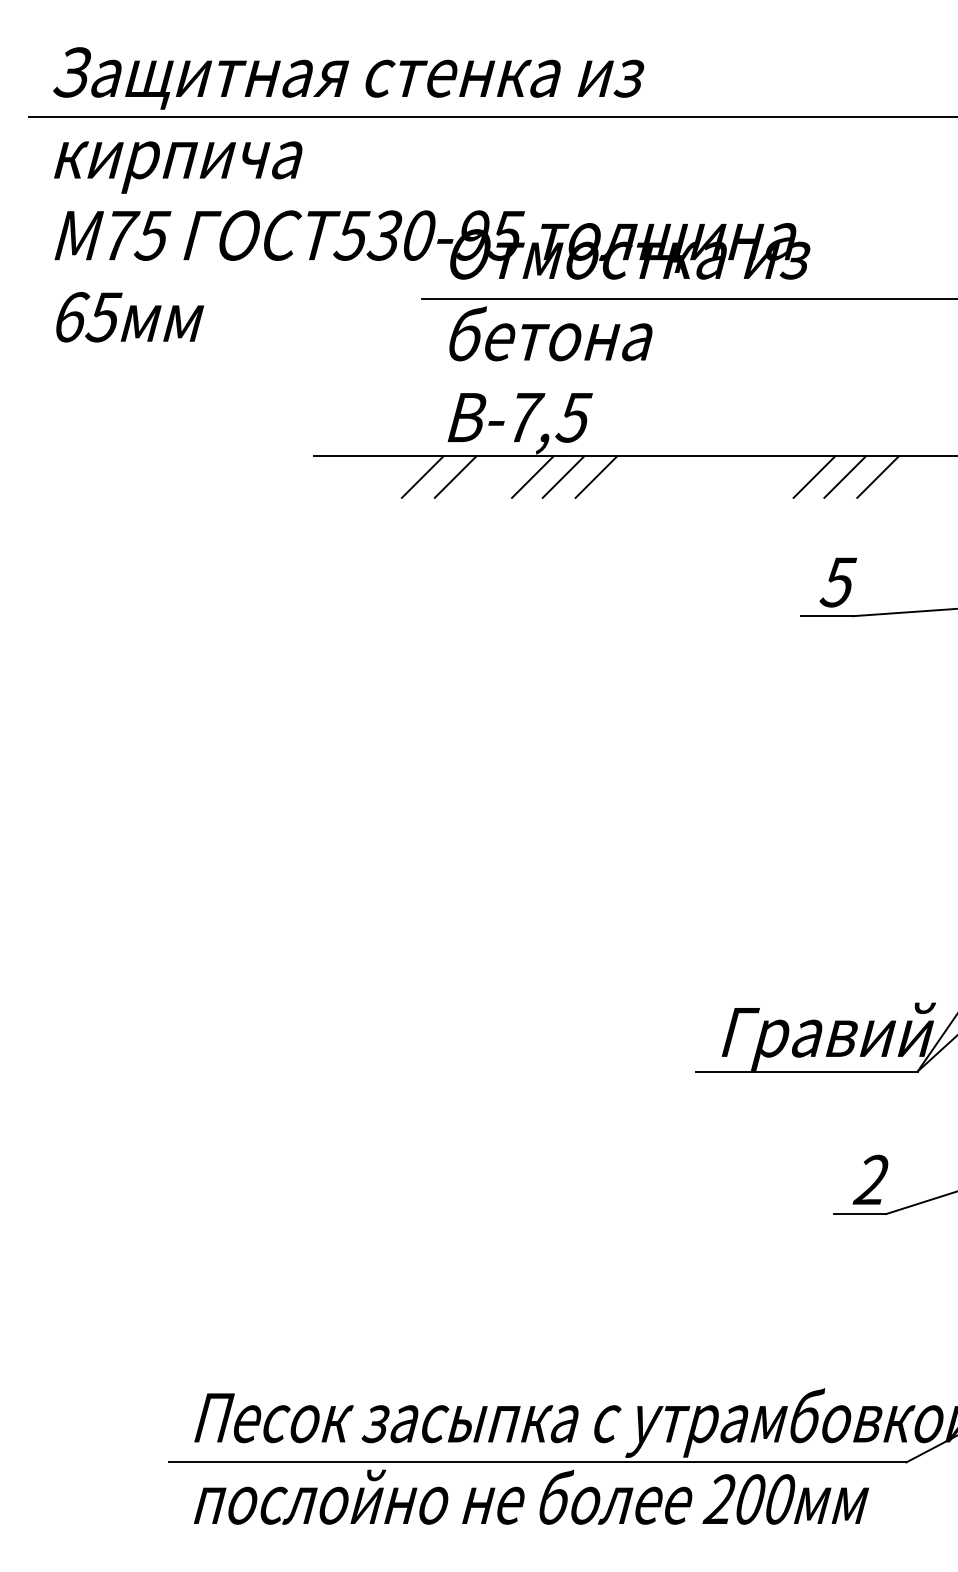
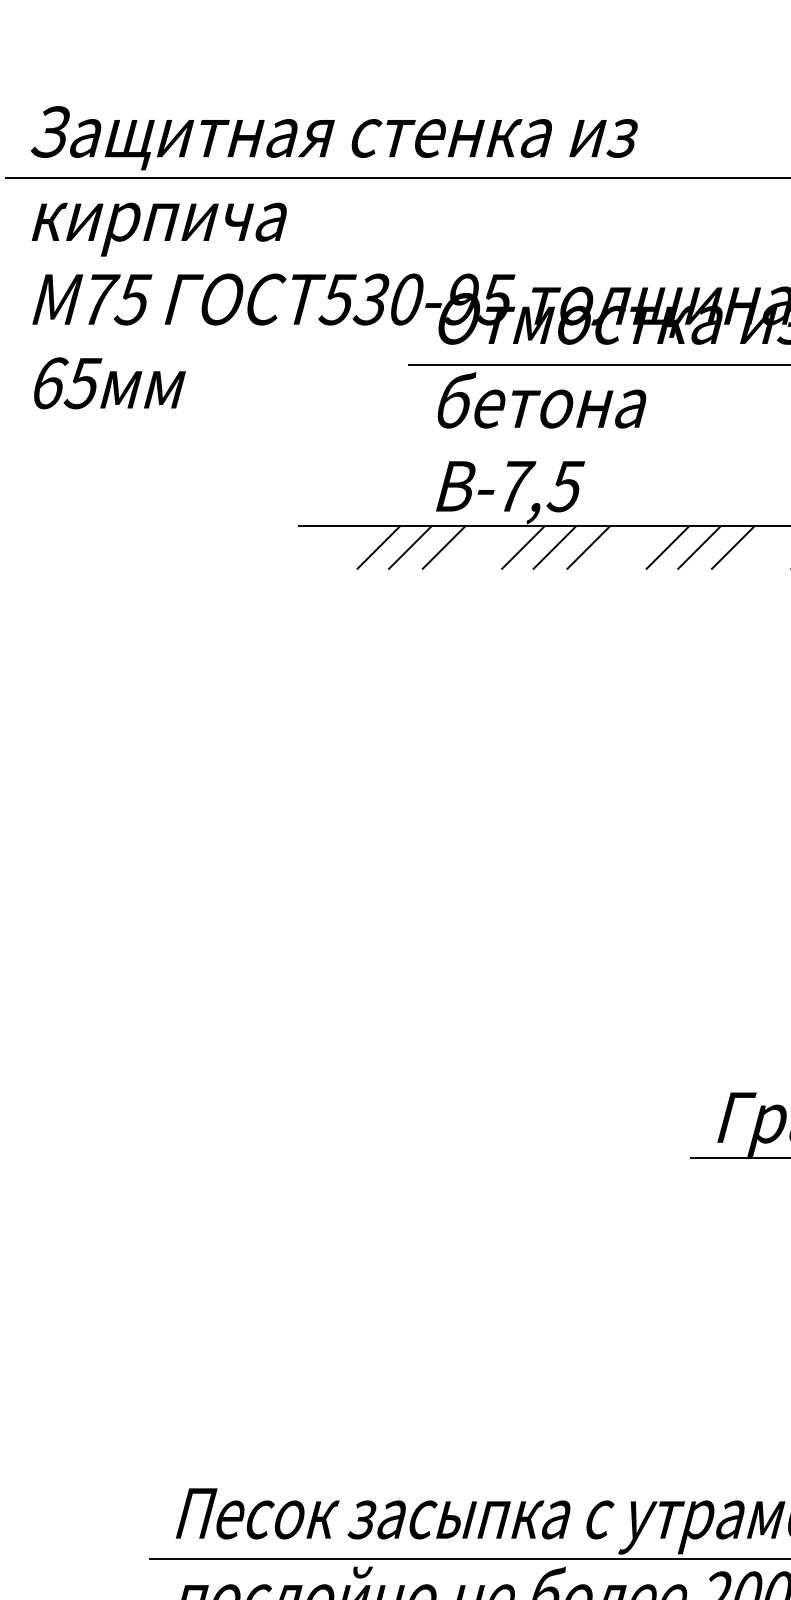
line: (391, 476) -> (378, 546), added
line: (673, 476) -> (667, 546), added
line: (704, 476) -> (699, 546), added
line: (736, 476) -> (732, 546), added

